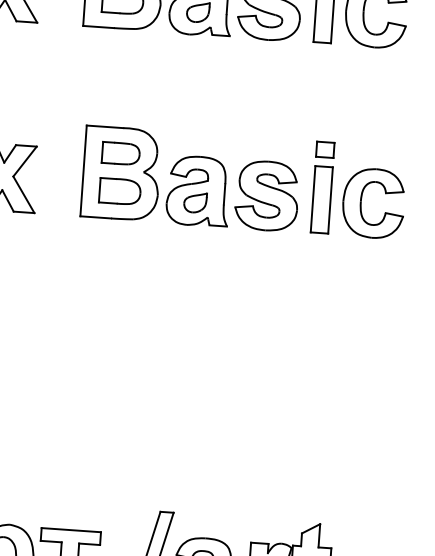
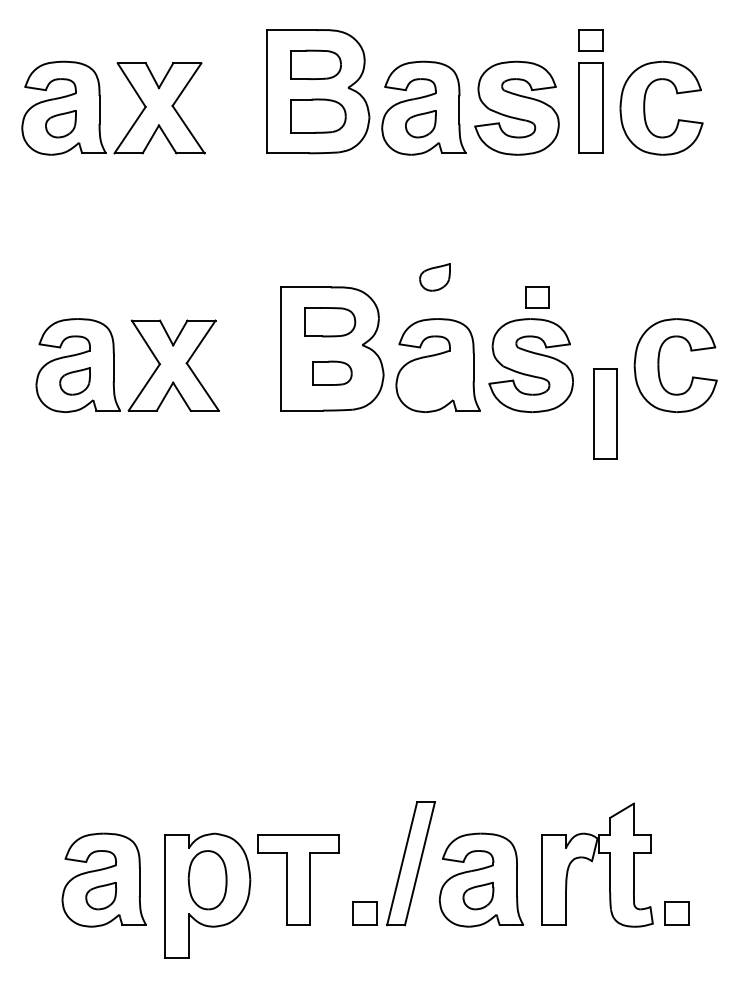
part: (325, 149) -> (537, 297), moved
part: (120, 190) -> (332, 372), size x0.7
part: (321, 199) -> (605, 413), moved
part: (194, 202) -> (434, 277), moved

